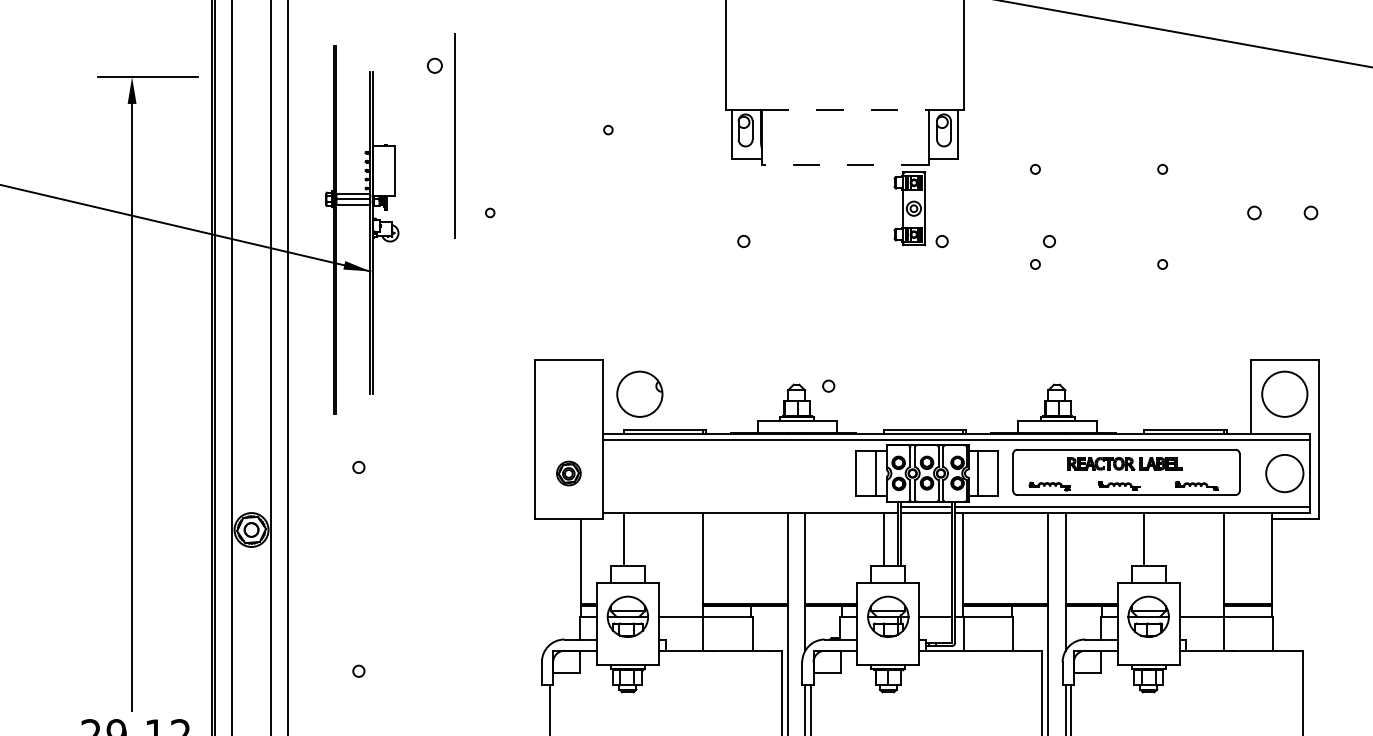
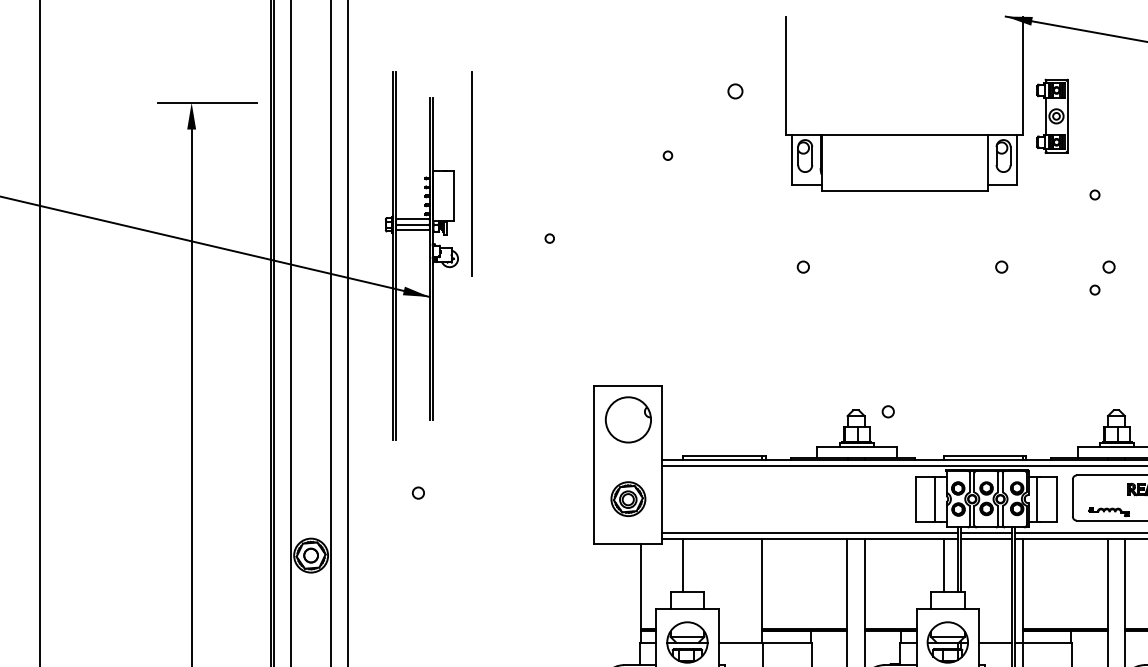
circle: (434, 65) -> (735, 91), moved
line: (845, 109) -> (905, 135), dashed -> solid
line: (454, 135) -> (472, 173), moved
line: (844, 165) -> (904, 191), dashed -> solid
part: (909, 208) -> (1052, 116), moved
part: (639, 393) -> (628, 419), moved
part: (568, 473) -> (628, 499), size x1.43
line: (750, 507) -> (810, 533), added

